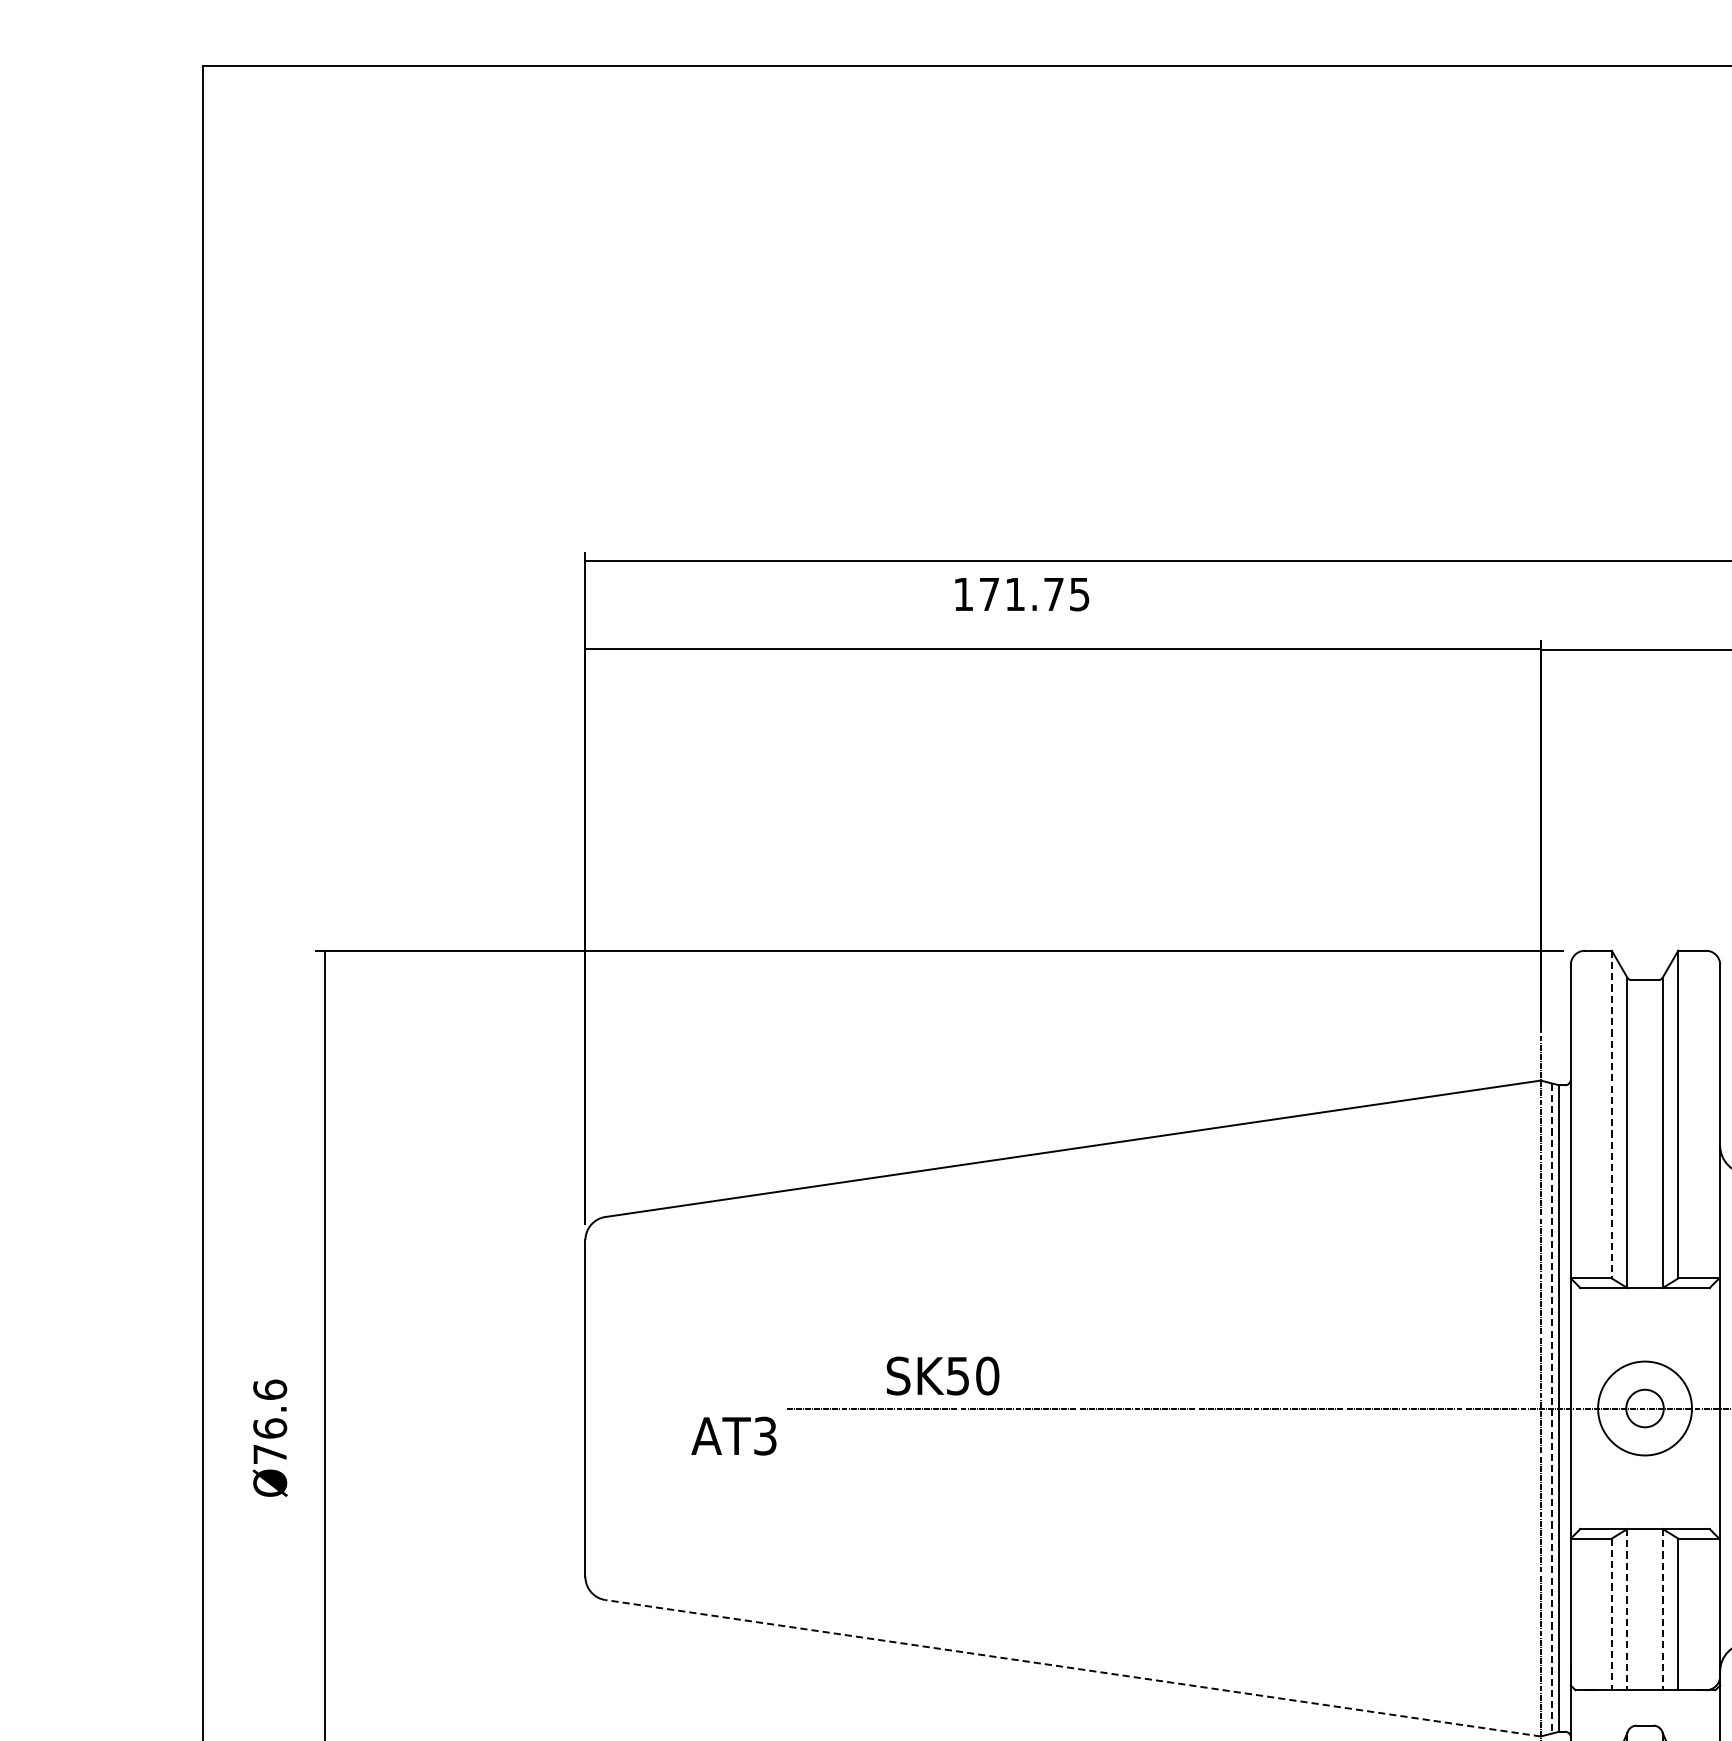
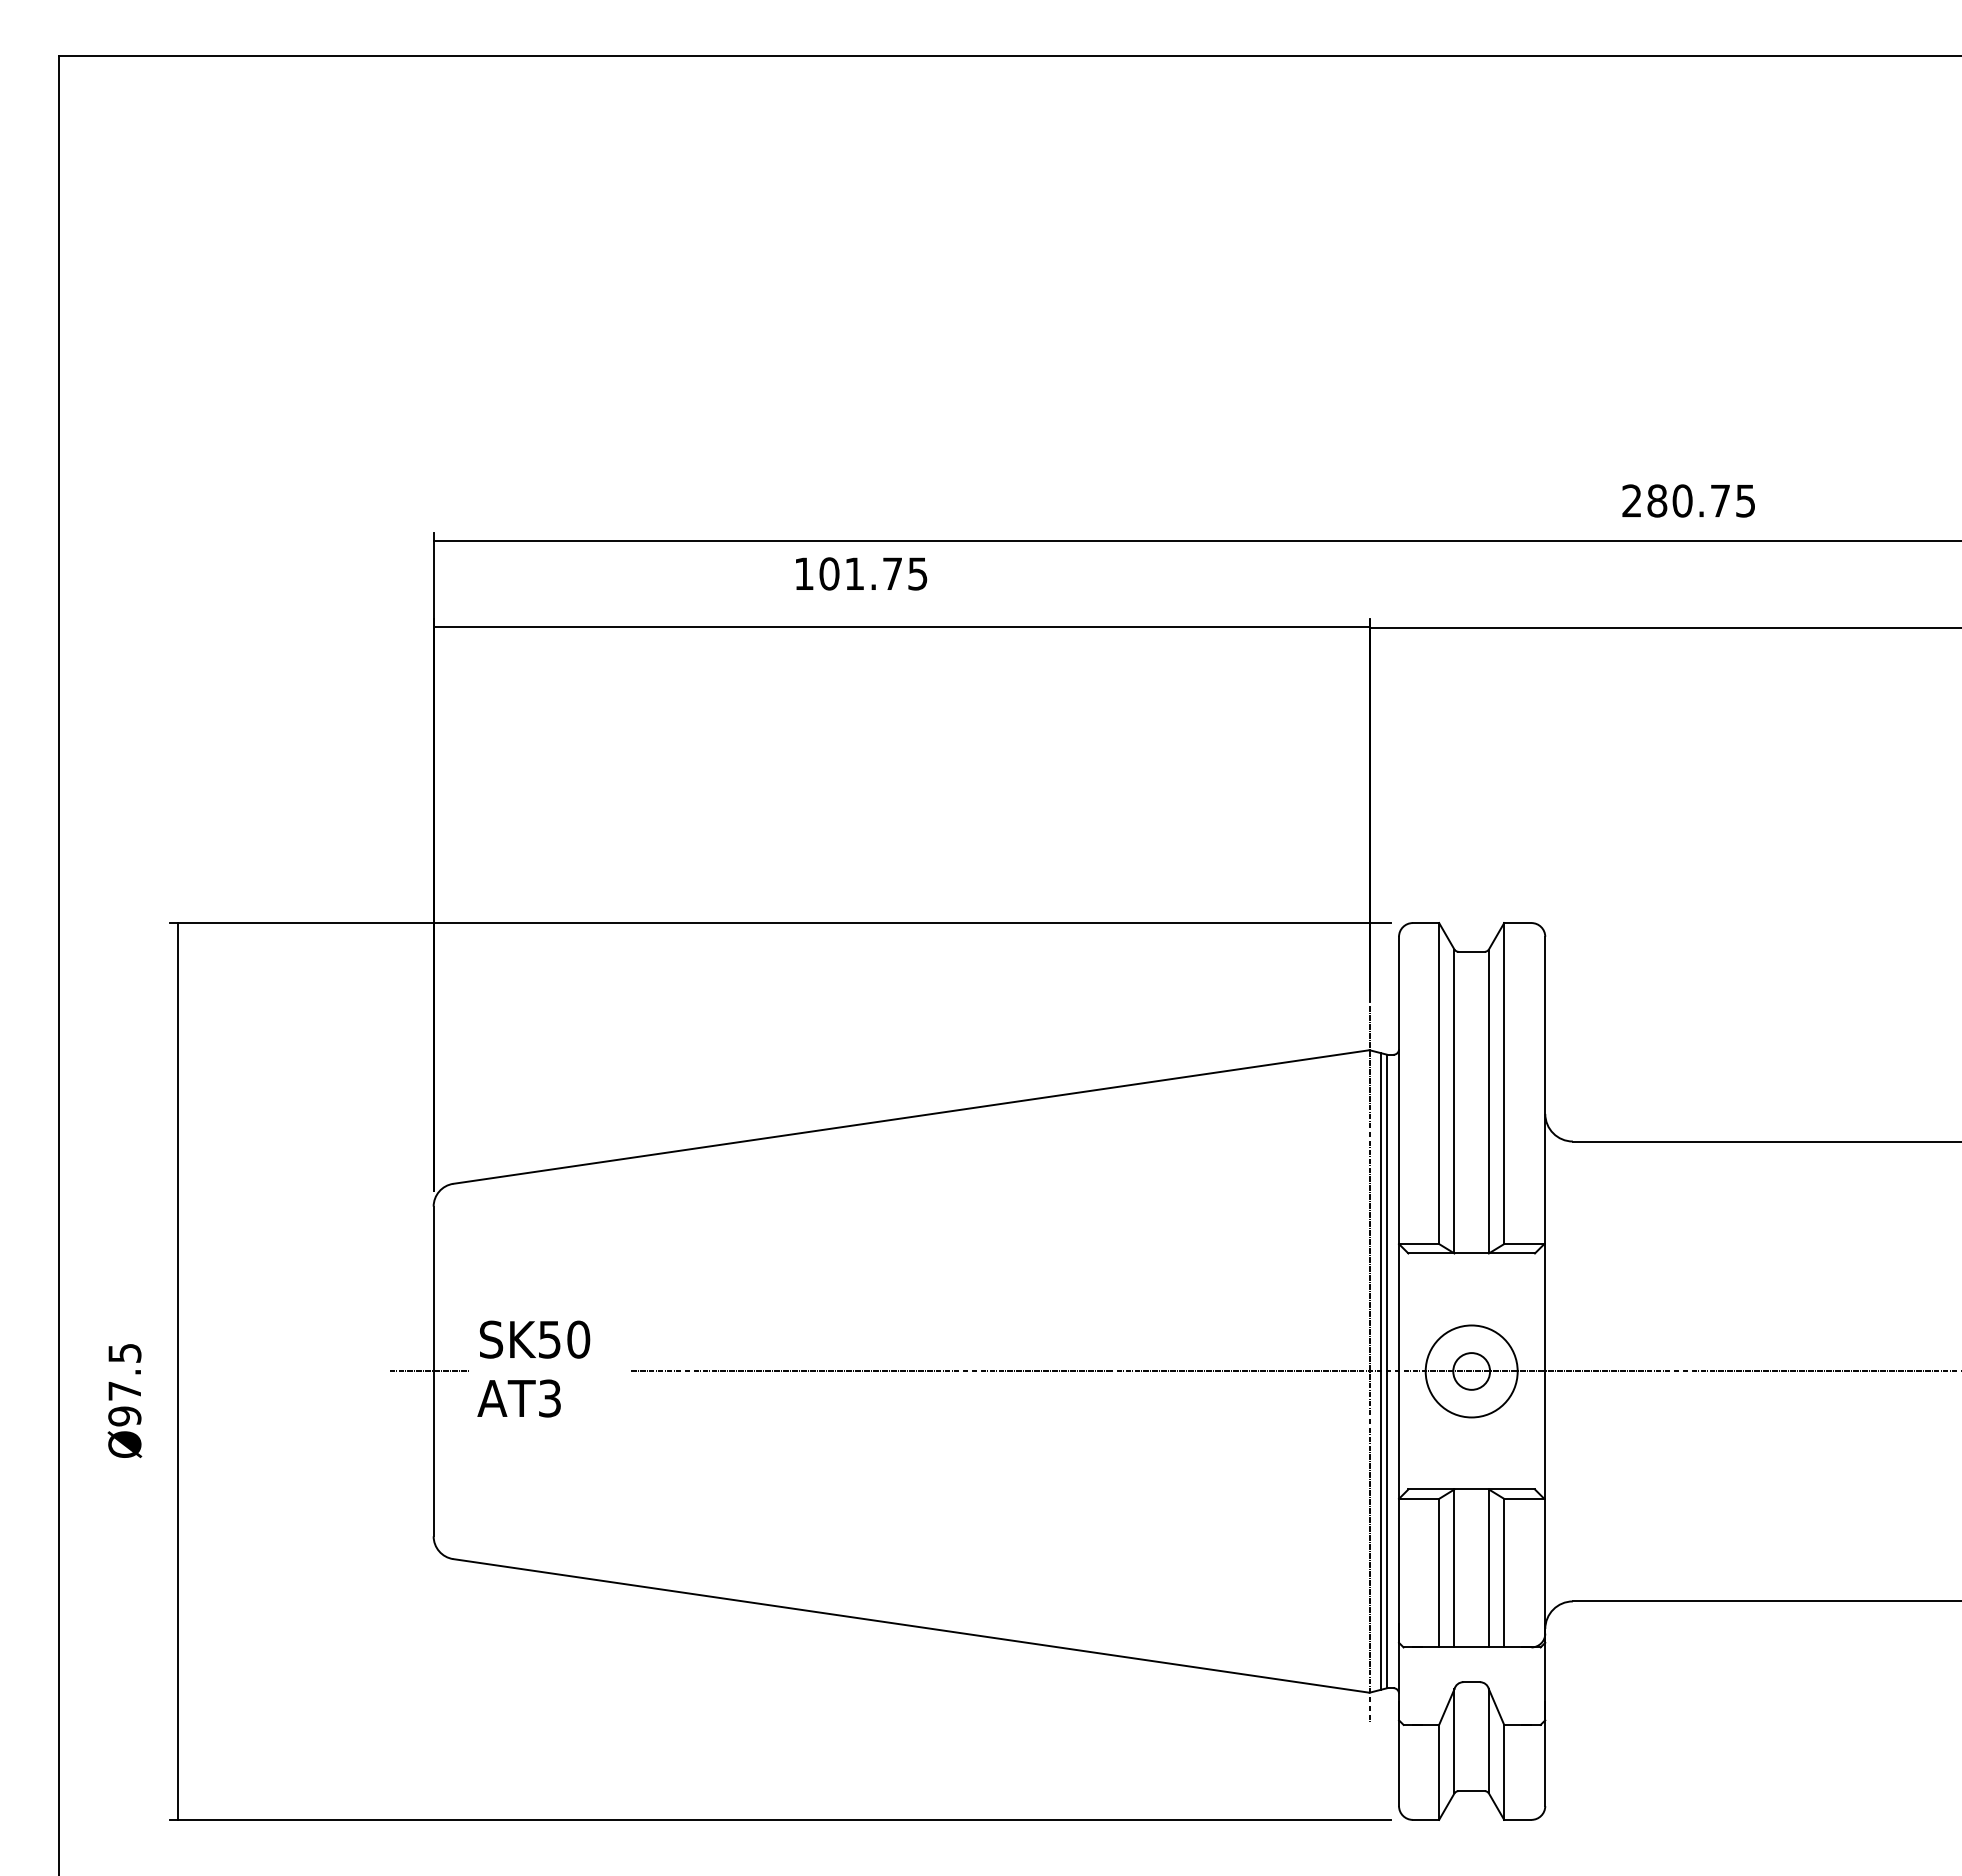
text: (989, 593) -> (829, 573), 171.75 -> 101.75
line: (1612, 1114) -> (1439, 1083), dashed -> solid
text: (943, 1375) -> (535, 1339), moved
line: (581, 1408) -> (429, 1371), added
line: (1551, 1408) -> (1380, 1371), dashed -> solid
text: (269, 1421) -> (124, 1384), Ø76.6 -> Ø97.5
text: (733, 1436) -> (518, 1398), moved
line: (1627, 1609) -> (1454, 1568), dashed -> solid
line: (1662, 1609) -> (1488, 1568), dashed -> solid
line: (1612, 1614) -> (1439, 1573), dashed -> solid
line: (1073, 1667) -> (911, 1625), dashed -> solid

